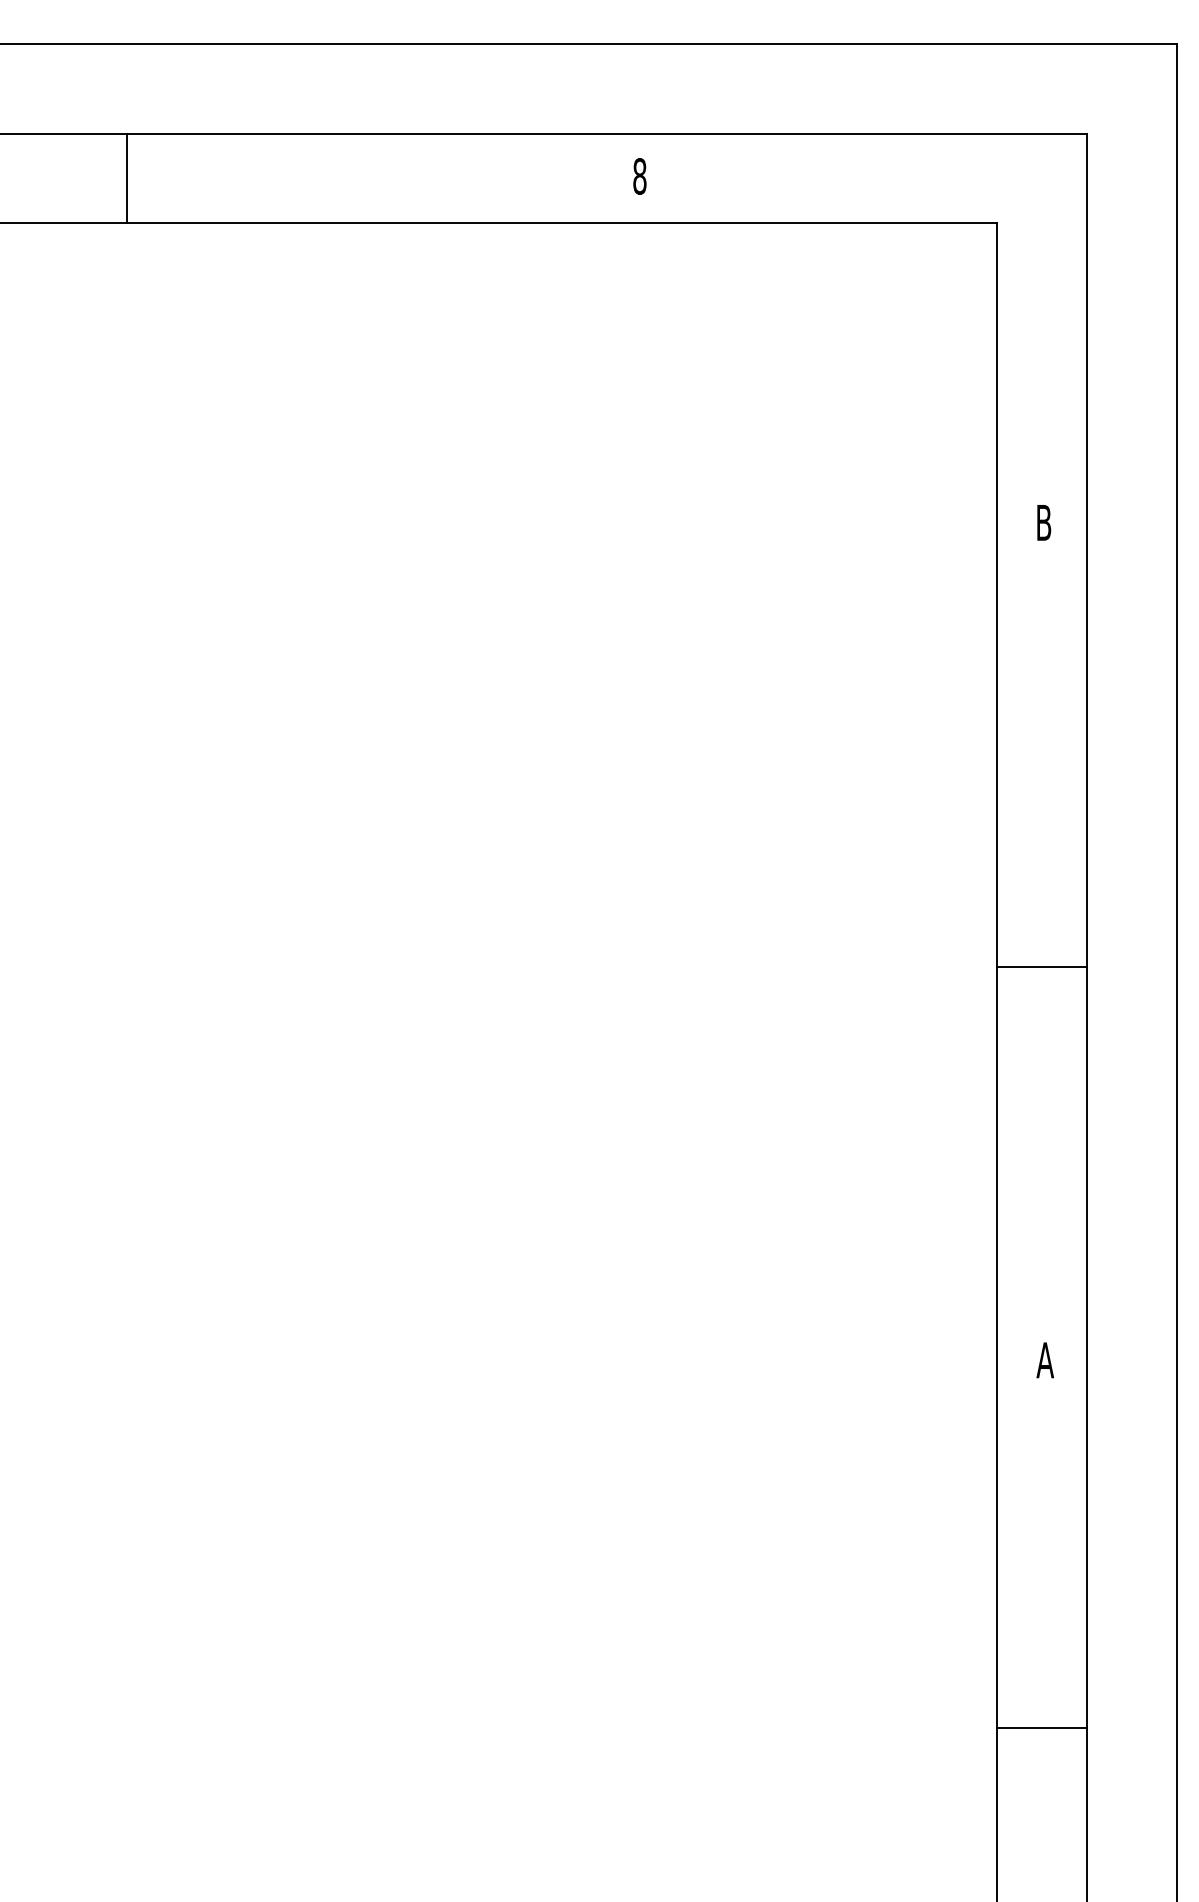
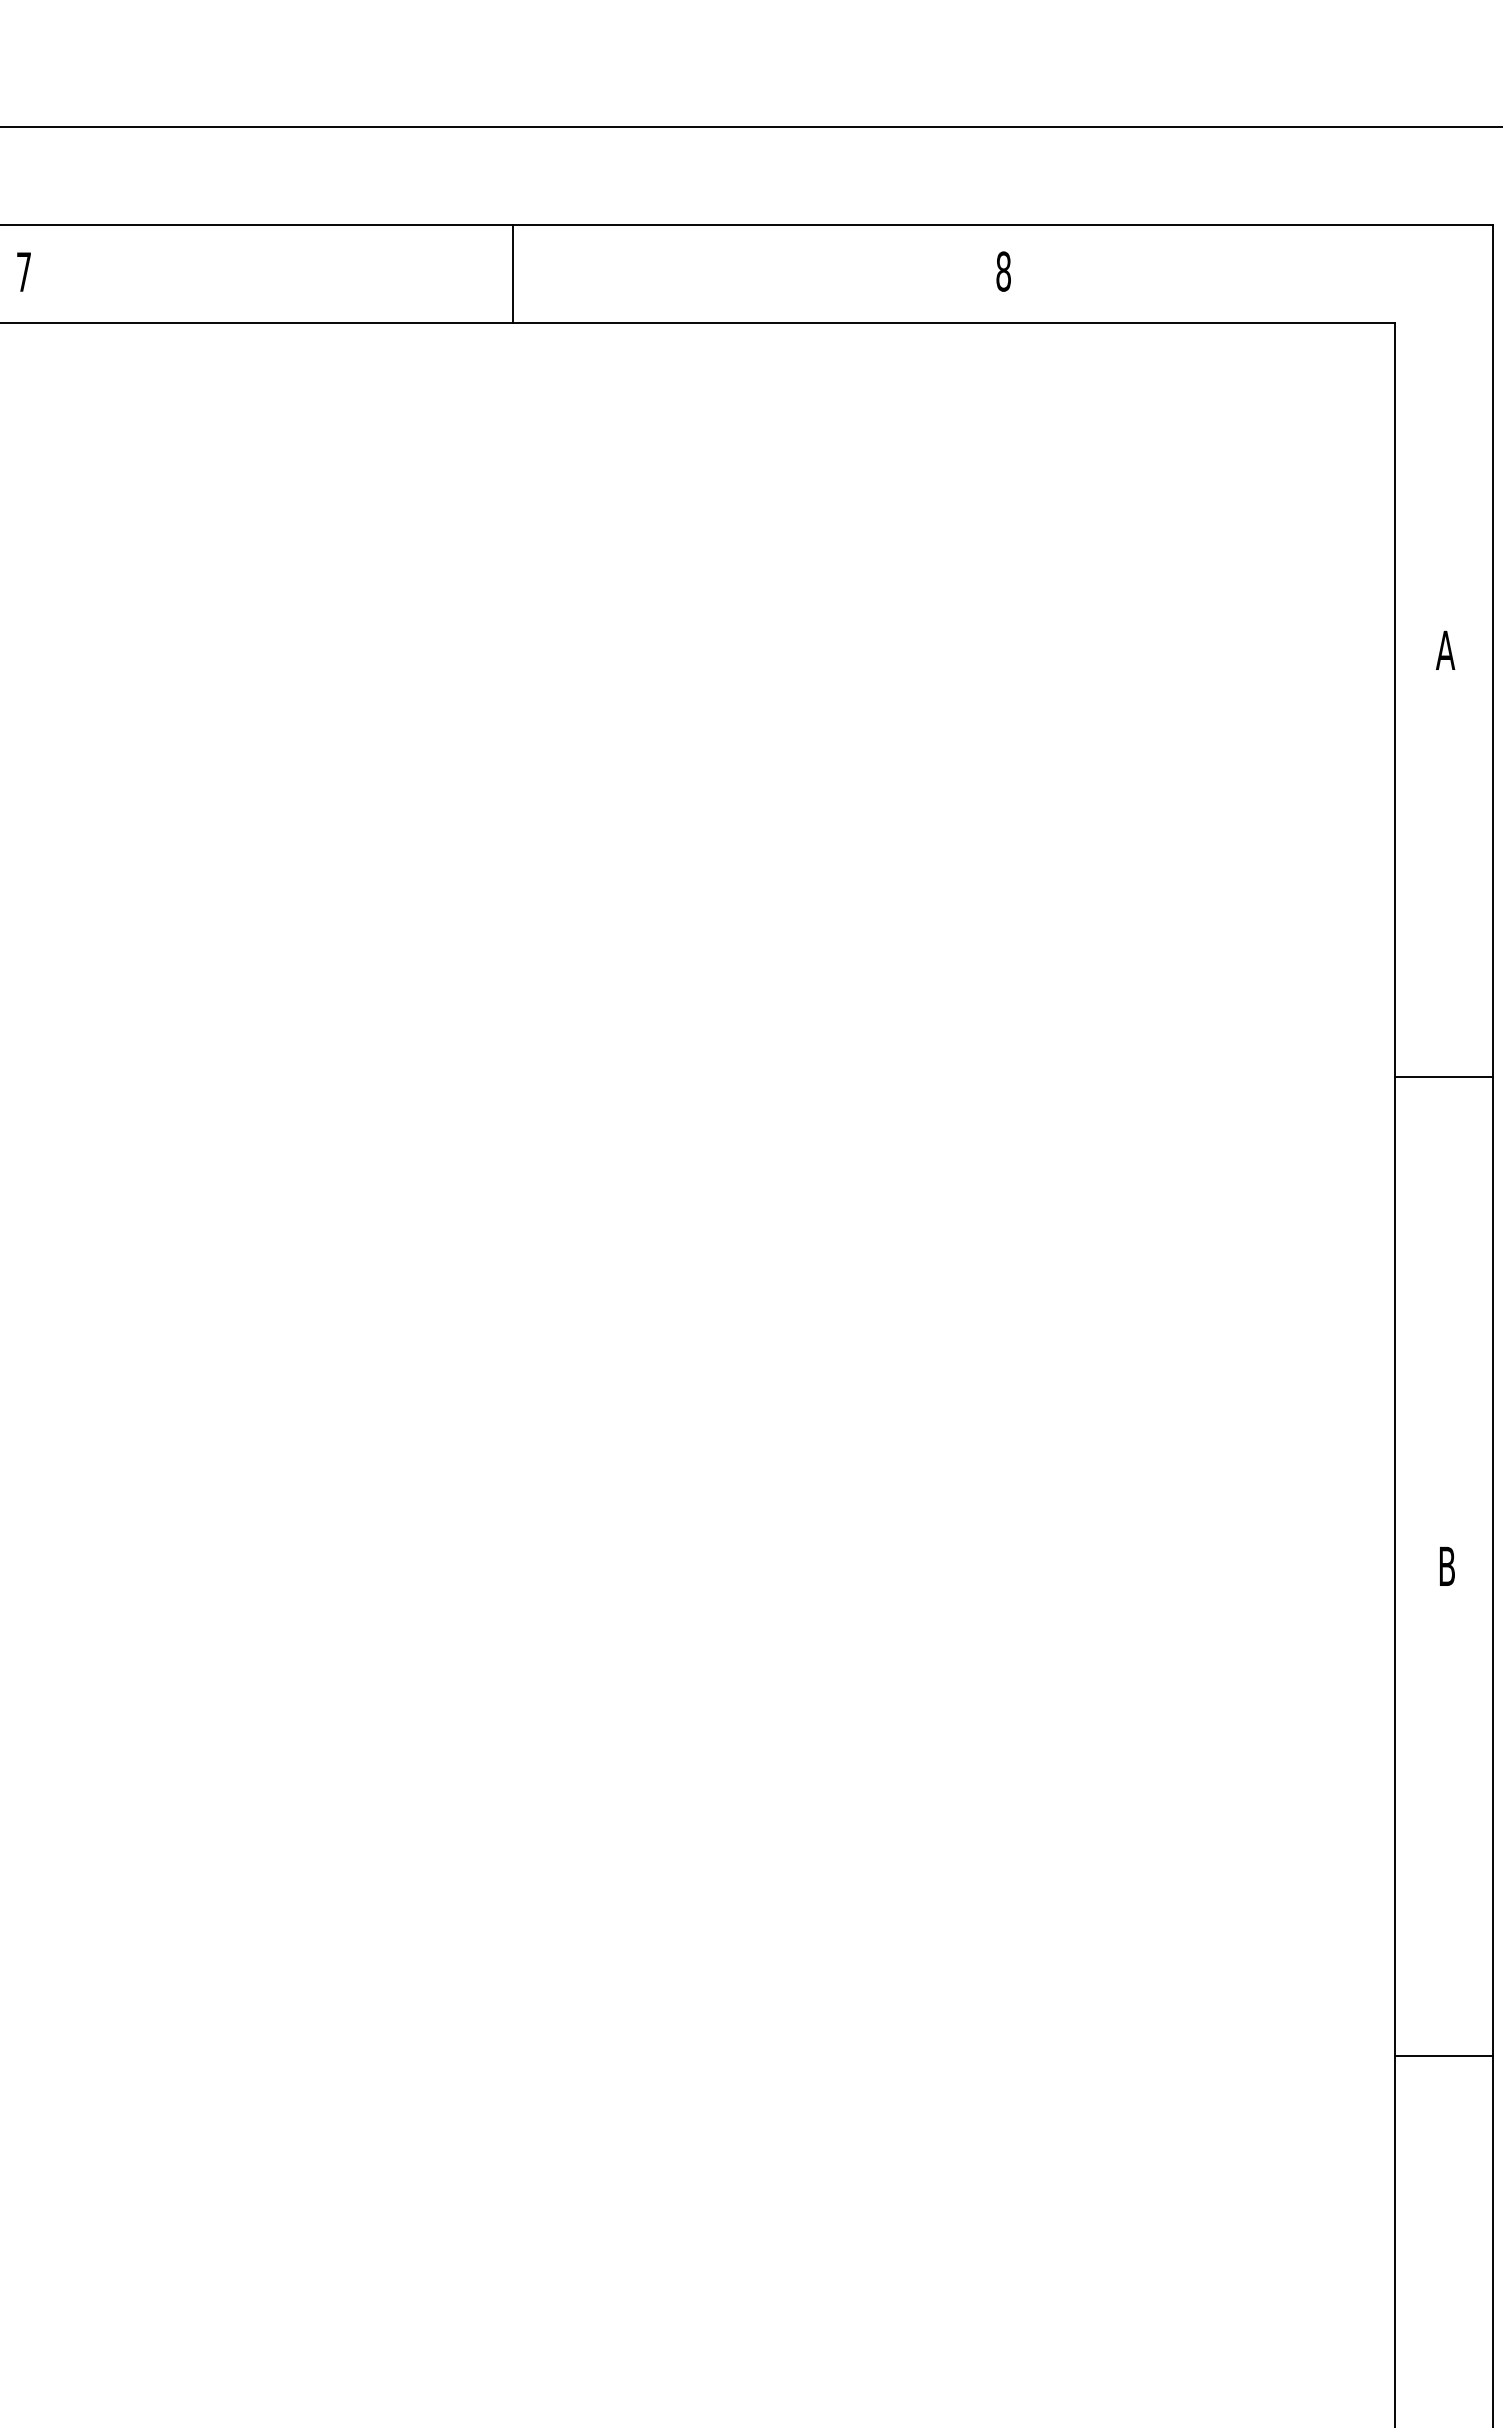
line: (126, 178) -> (513, 273), moved
text: (1043, 521) -> (1445, 649), B -> A
line: (1042, 967) -> (1443, 1077), moved
text: (1044, 1359) -> (1446, 1565), A -> B
line: (1042, 1727) -> (1443, 2056), moved

